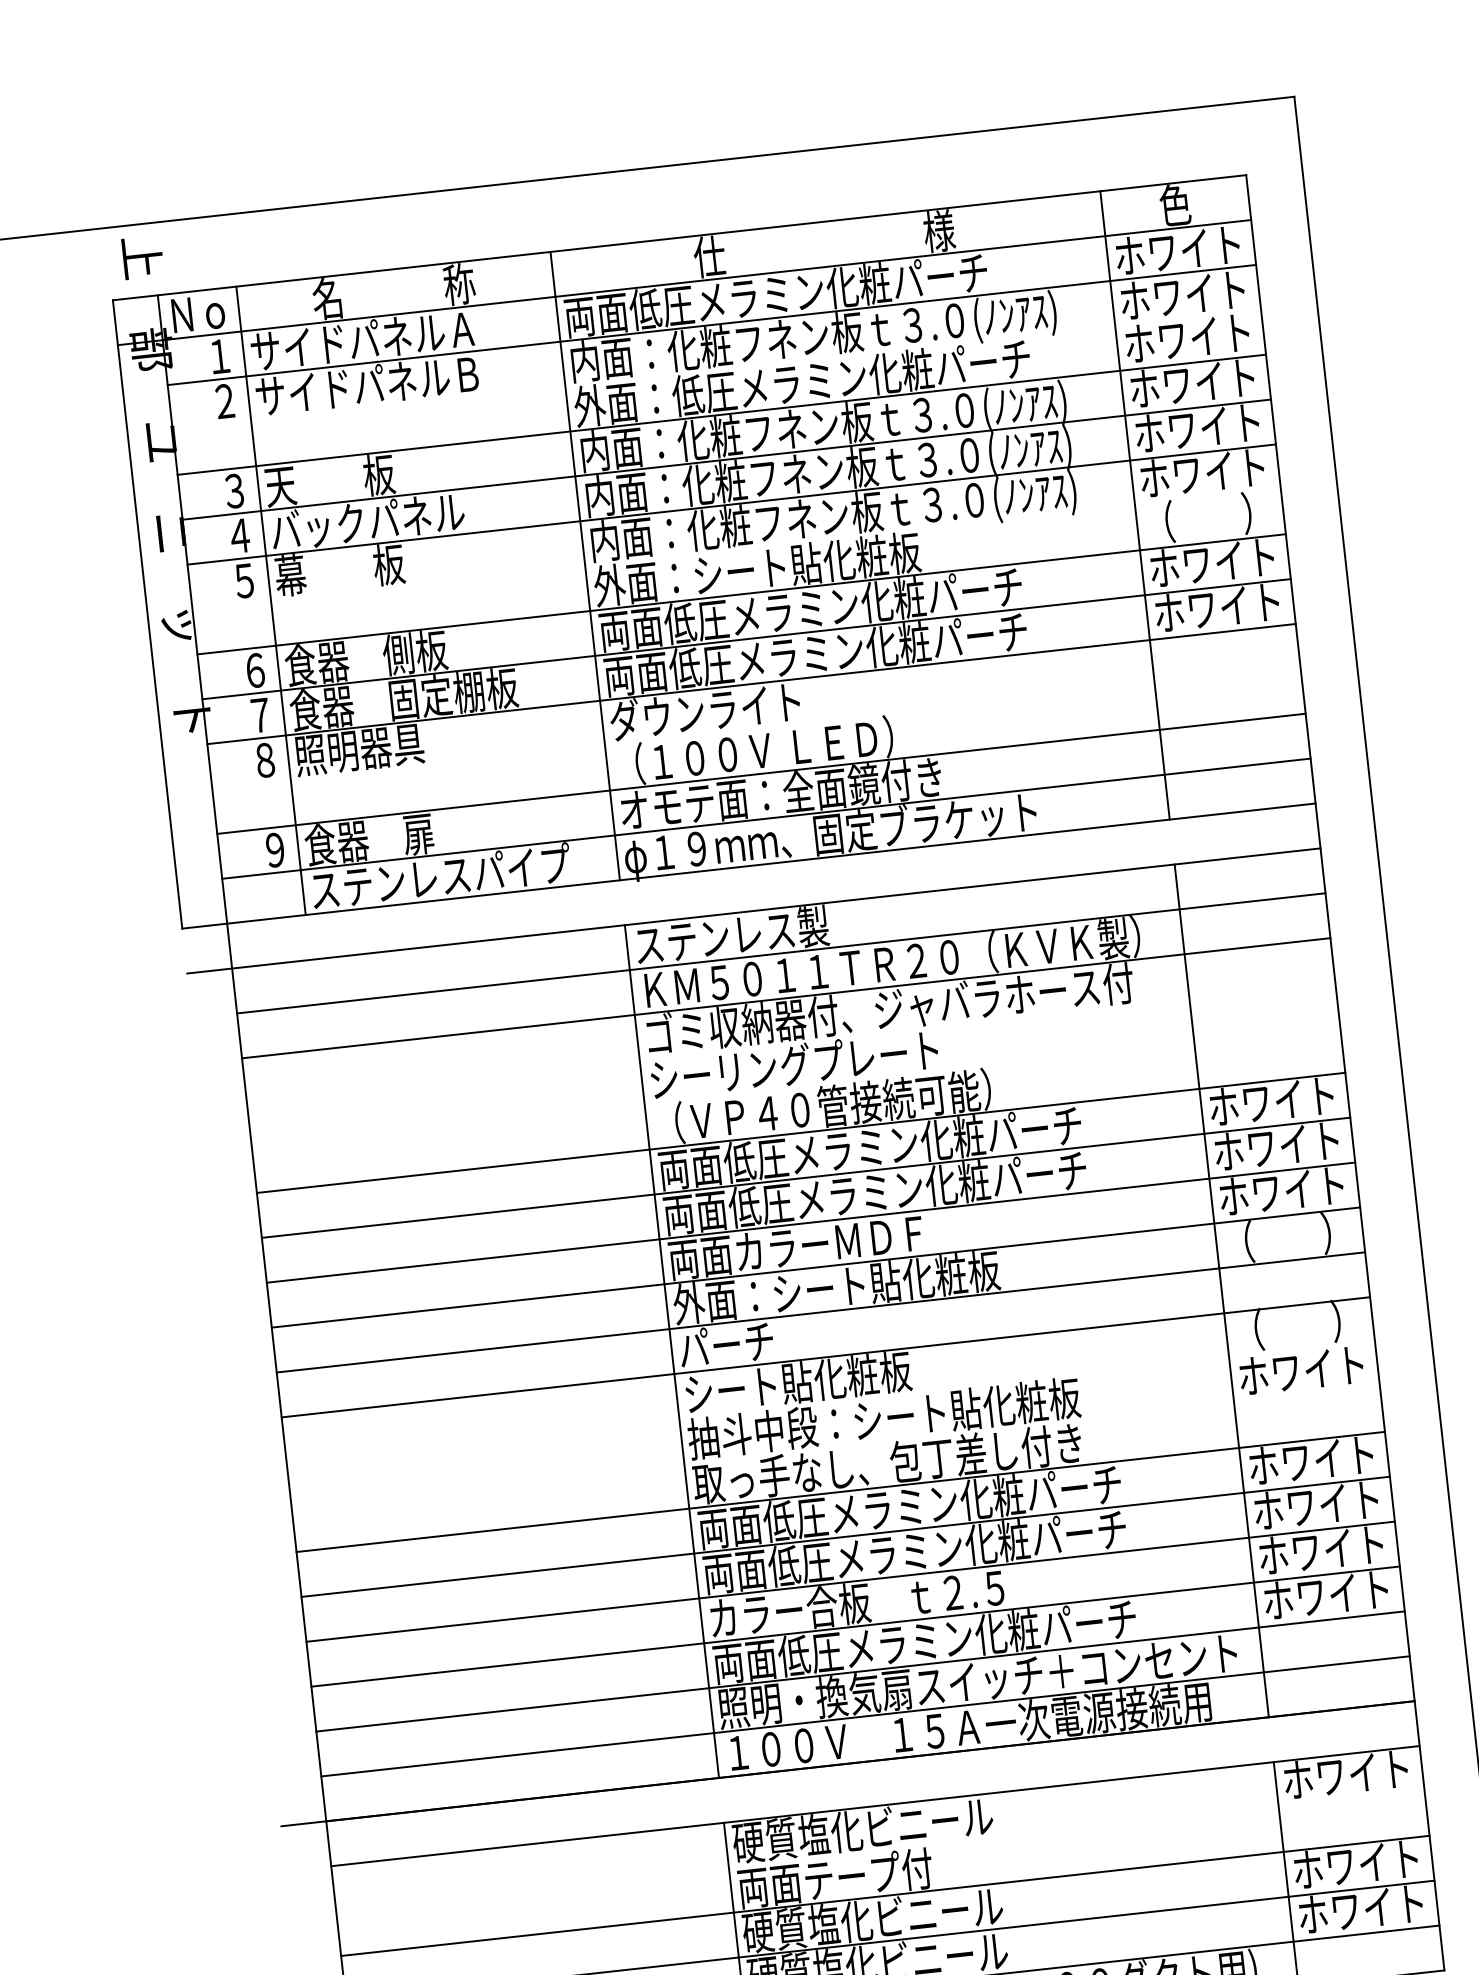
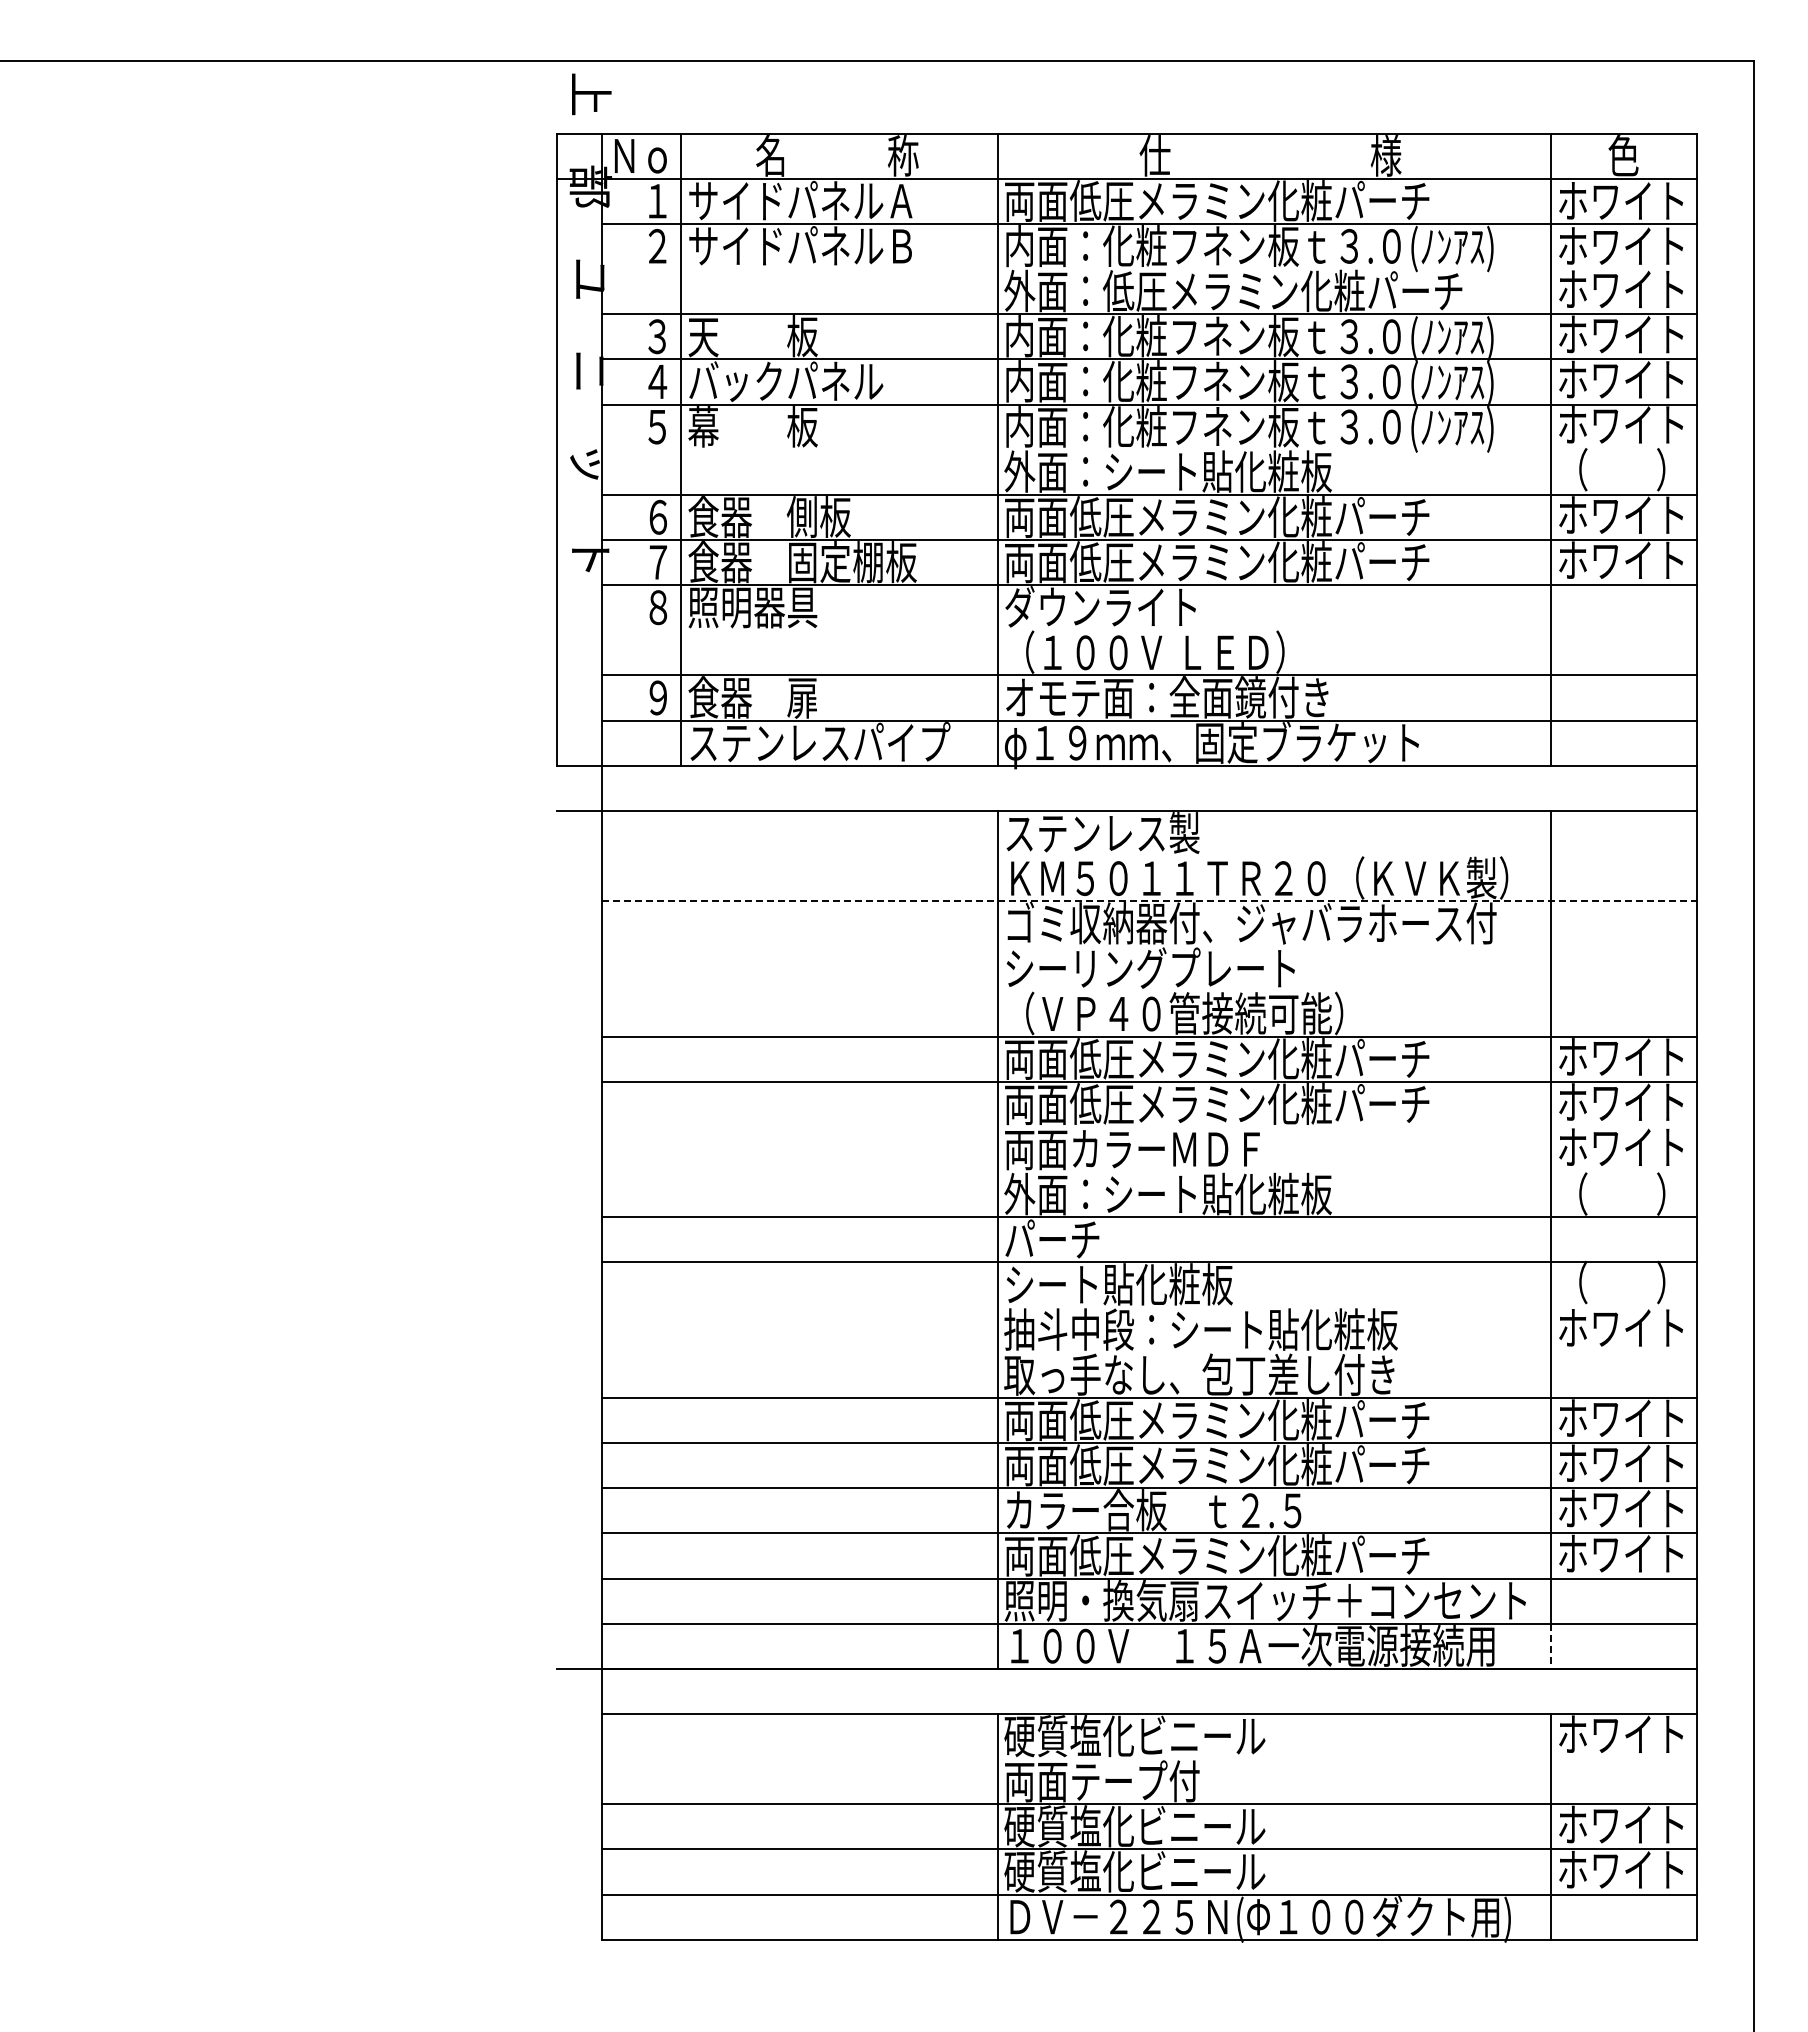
line: (780, 953) -> (1149, 856), removed
line: (785, 998) -> (1149, 901), solid -> dashed
line: (810, 1223) -> (1149, 1127), removed
line: (815, 1267) -> (1149, 1172), removed
line: (1266, 1695) -> (1550, 1646), solid -> dashed

